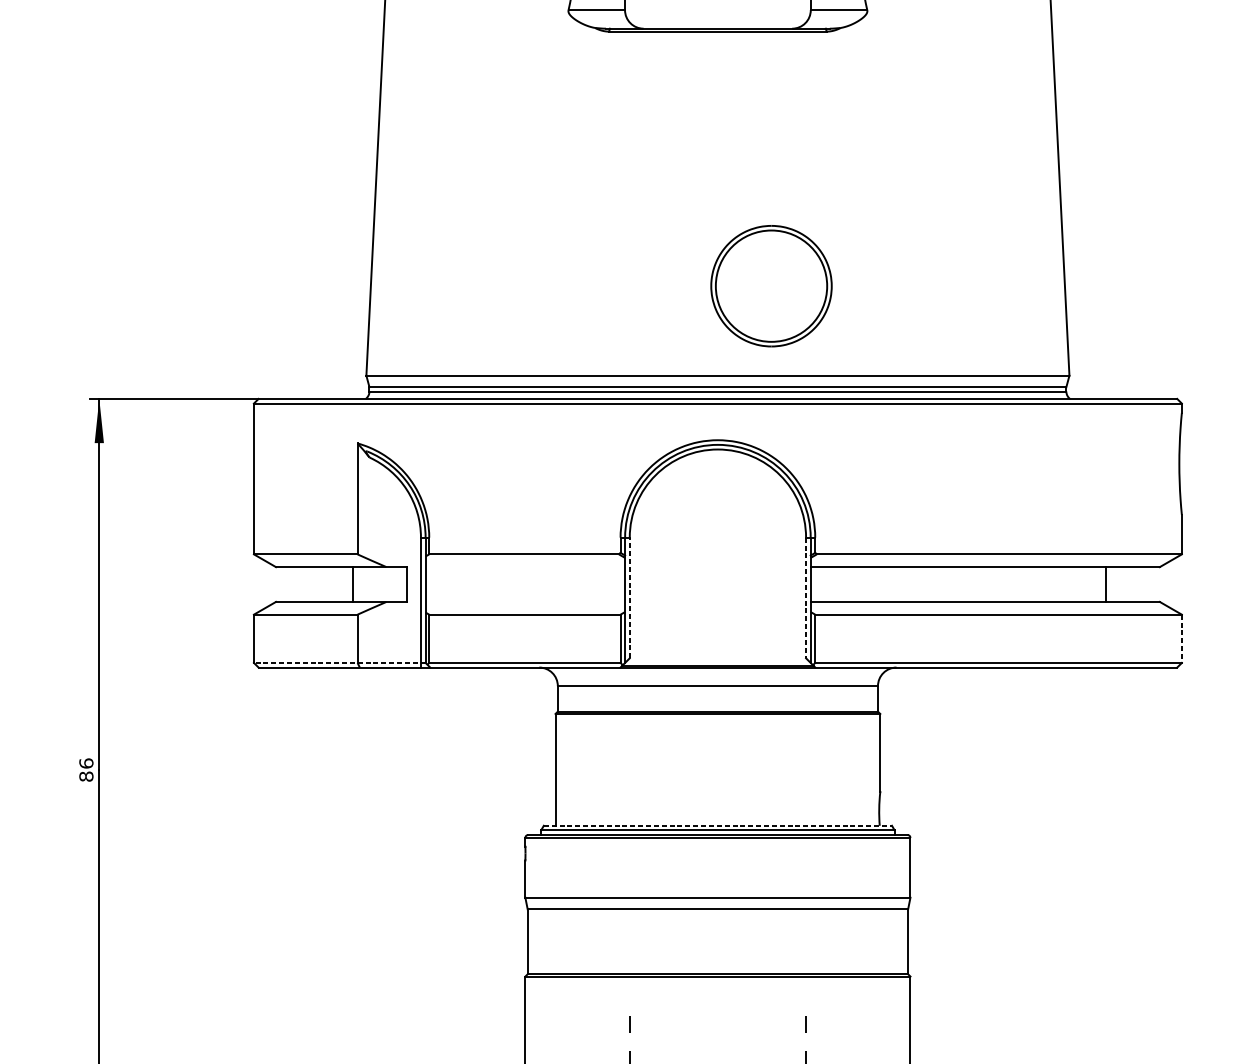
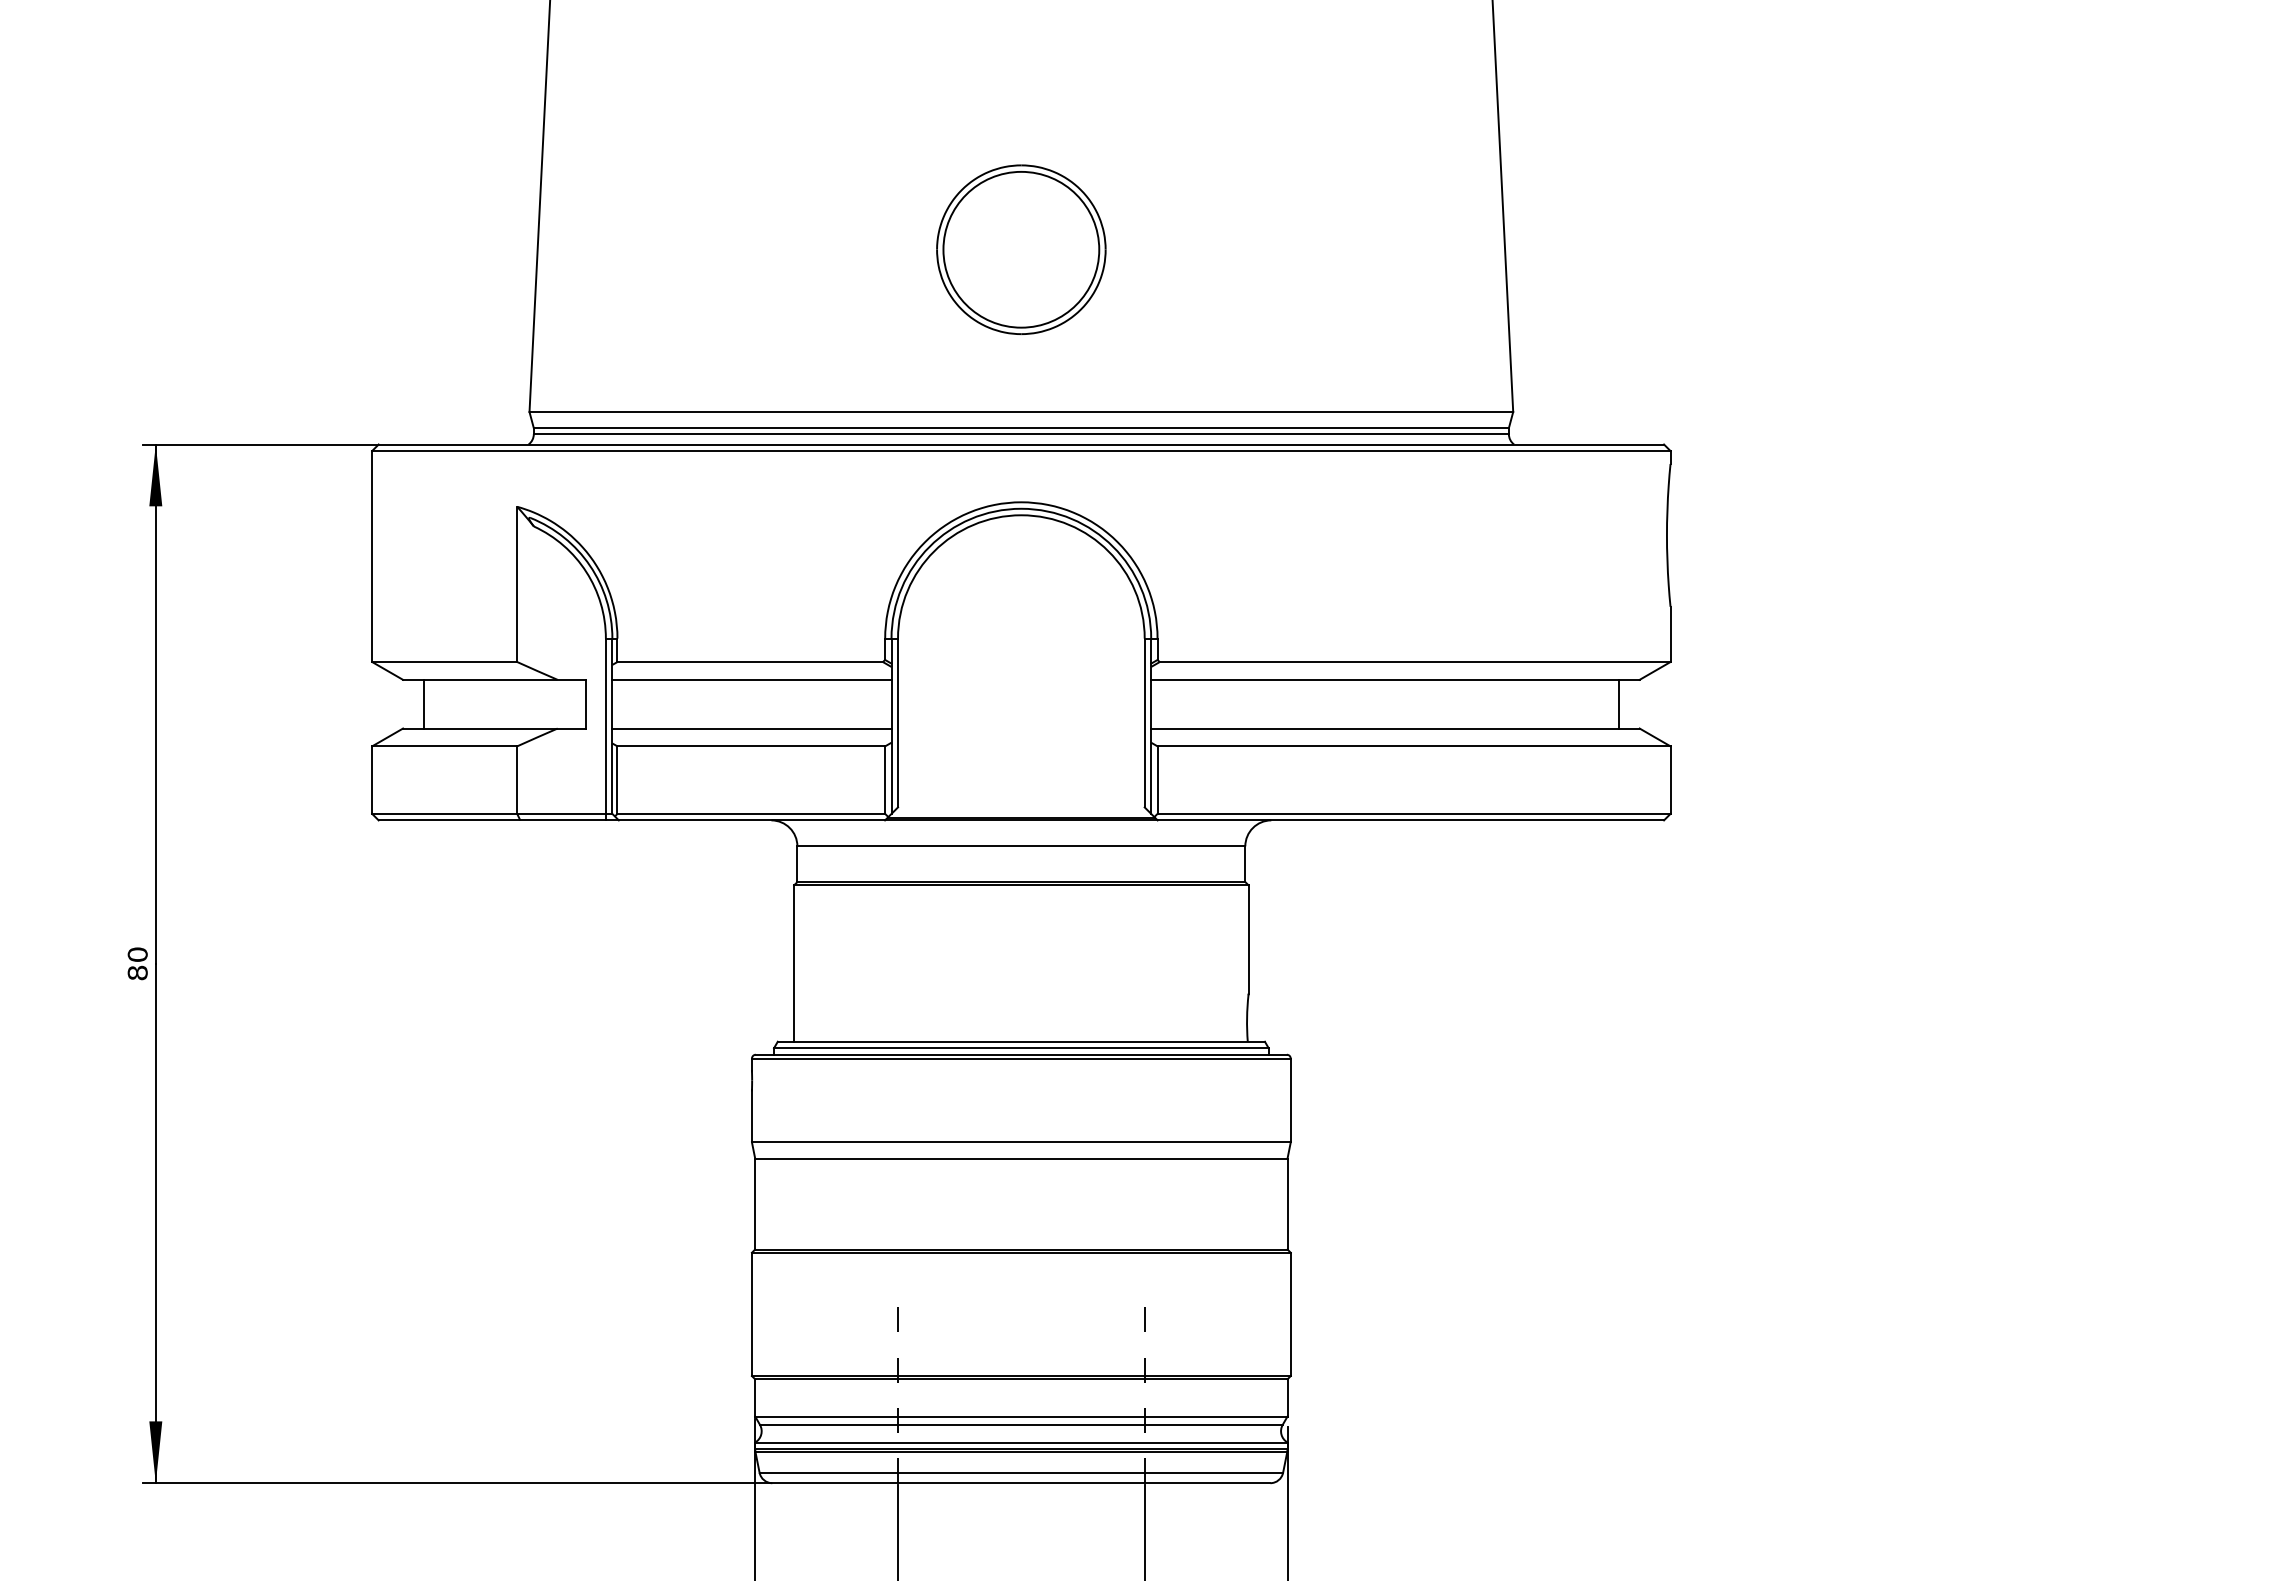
part: (771, 286) -> (1021, 249), moved
line: (525, 566) -> (751, 679), added
line: (353, 584) -> (424, 703), moved
line: (1106, 584) -> (1618, 703), moved
line: (630, 597) -> (898, 722), dashed -> solid
line: (805, 598) -> (1144, 723), dashed -> solid
line: (525, 601) -> (751, 728), added
line: (1181, 639) -> (1670, 780), dashed -> solid
line: (339, 662) -> (491, 813), dashed -> solid
text: (86, 763) -> (137, 954), 86 -> 80
line: (718, 825) -> (1021, 1041), dashed -> solid

